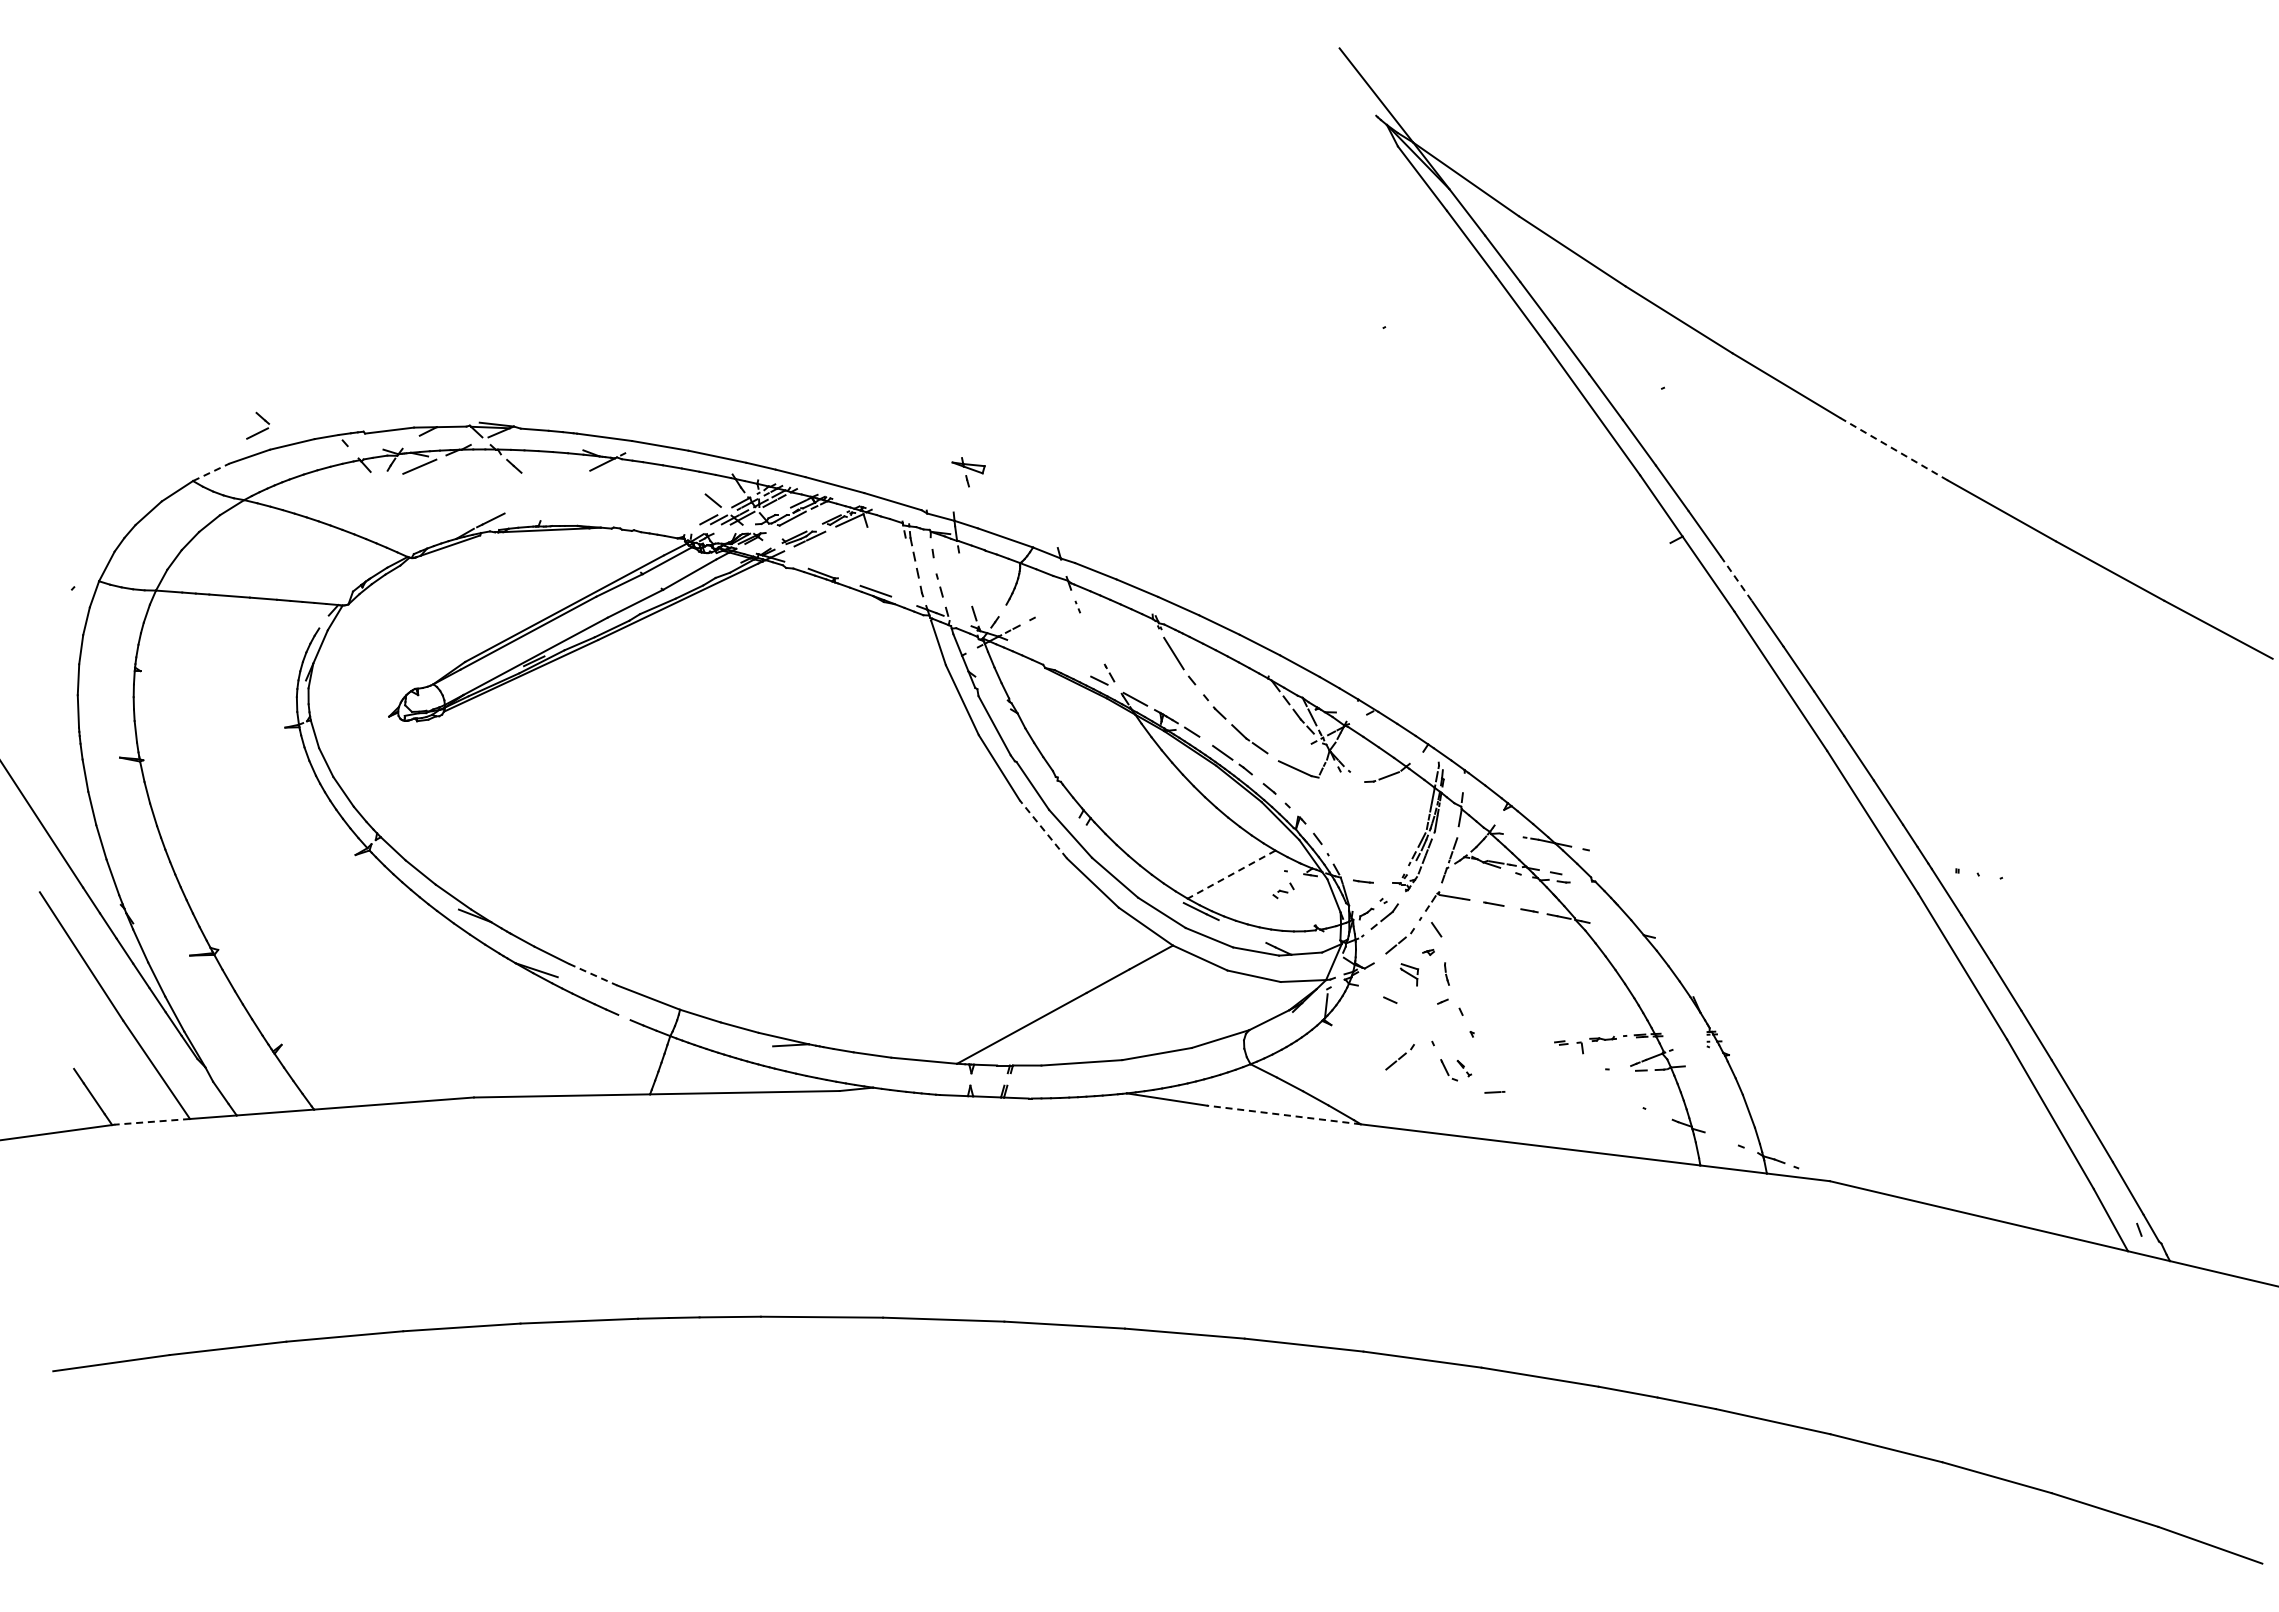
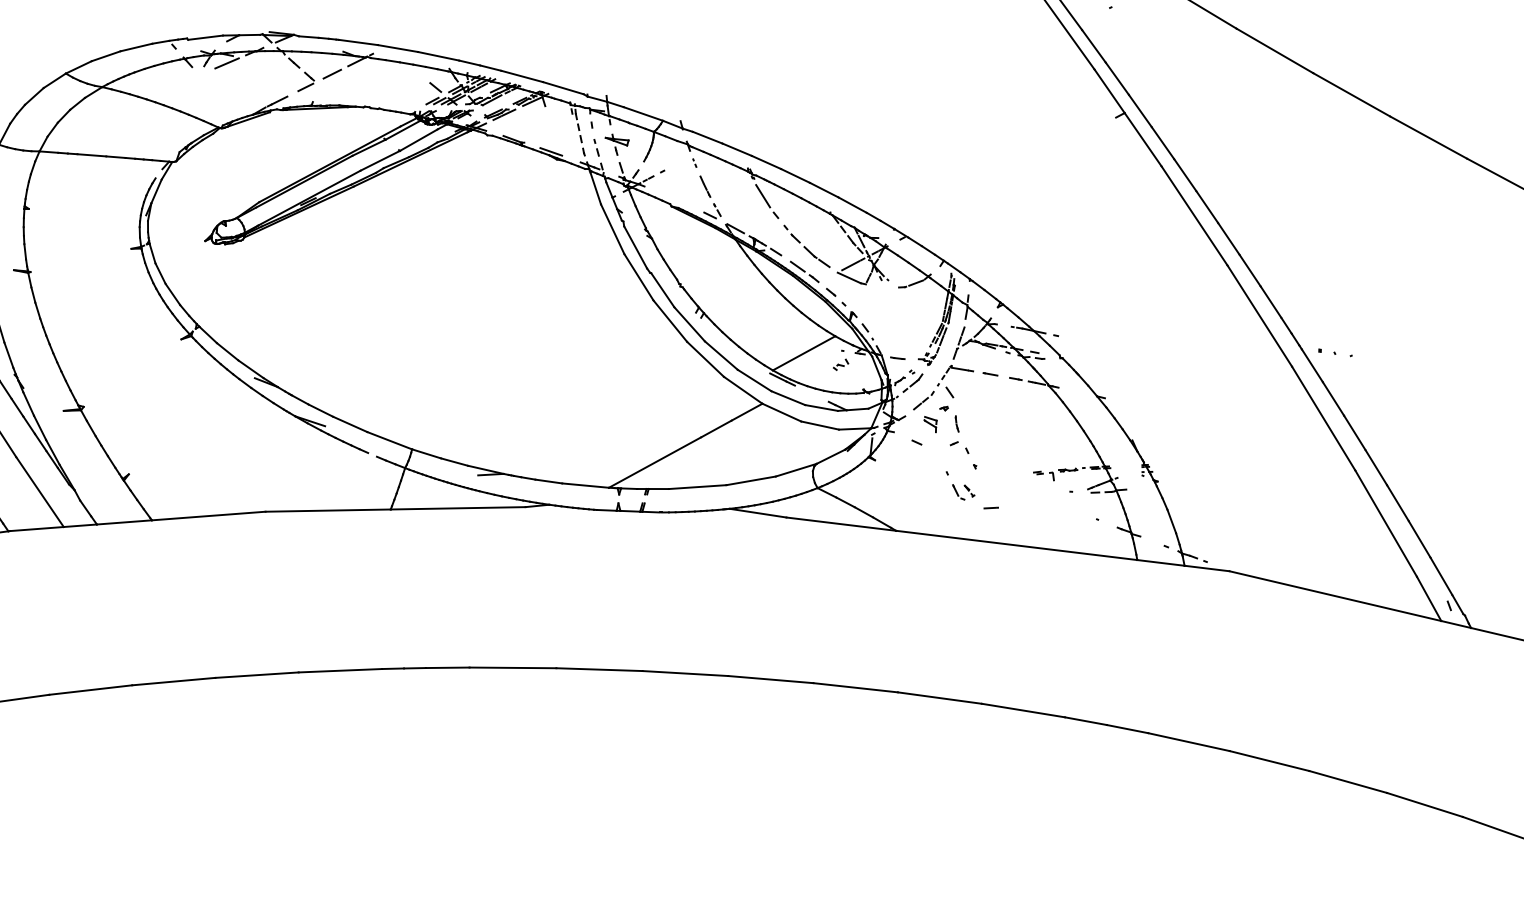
part: (258, 425) -> (306, 81), moved
line: (1894, 449) -> (1275, 51), dashed -> solid
line: (211, 472) -> (79, 67), dashed -> solid
part: (968, 472) -> (617, 144), moved
line: (567, 481) -> (332, 73), added
line: (1736, 578) -> (1162, 142), dashed -> solid
line: (1092, 640) -> (705, 186), added
line: (1297, 751) -> (850, 265), added
line: (1043, 829) -> (670, 321), dashed -> solid
line: (1231, 874) -> (804, 353), dashed -> solid
line: (593, 974) -> (350, 424), dashed -> solid
part: (1399, 1057) -> (923, 483), removed
line: (1283, 1114) -> (840, 523), dashed -> solid
line: (152, 1121) -> (37, 528), dashed -> solid

